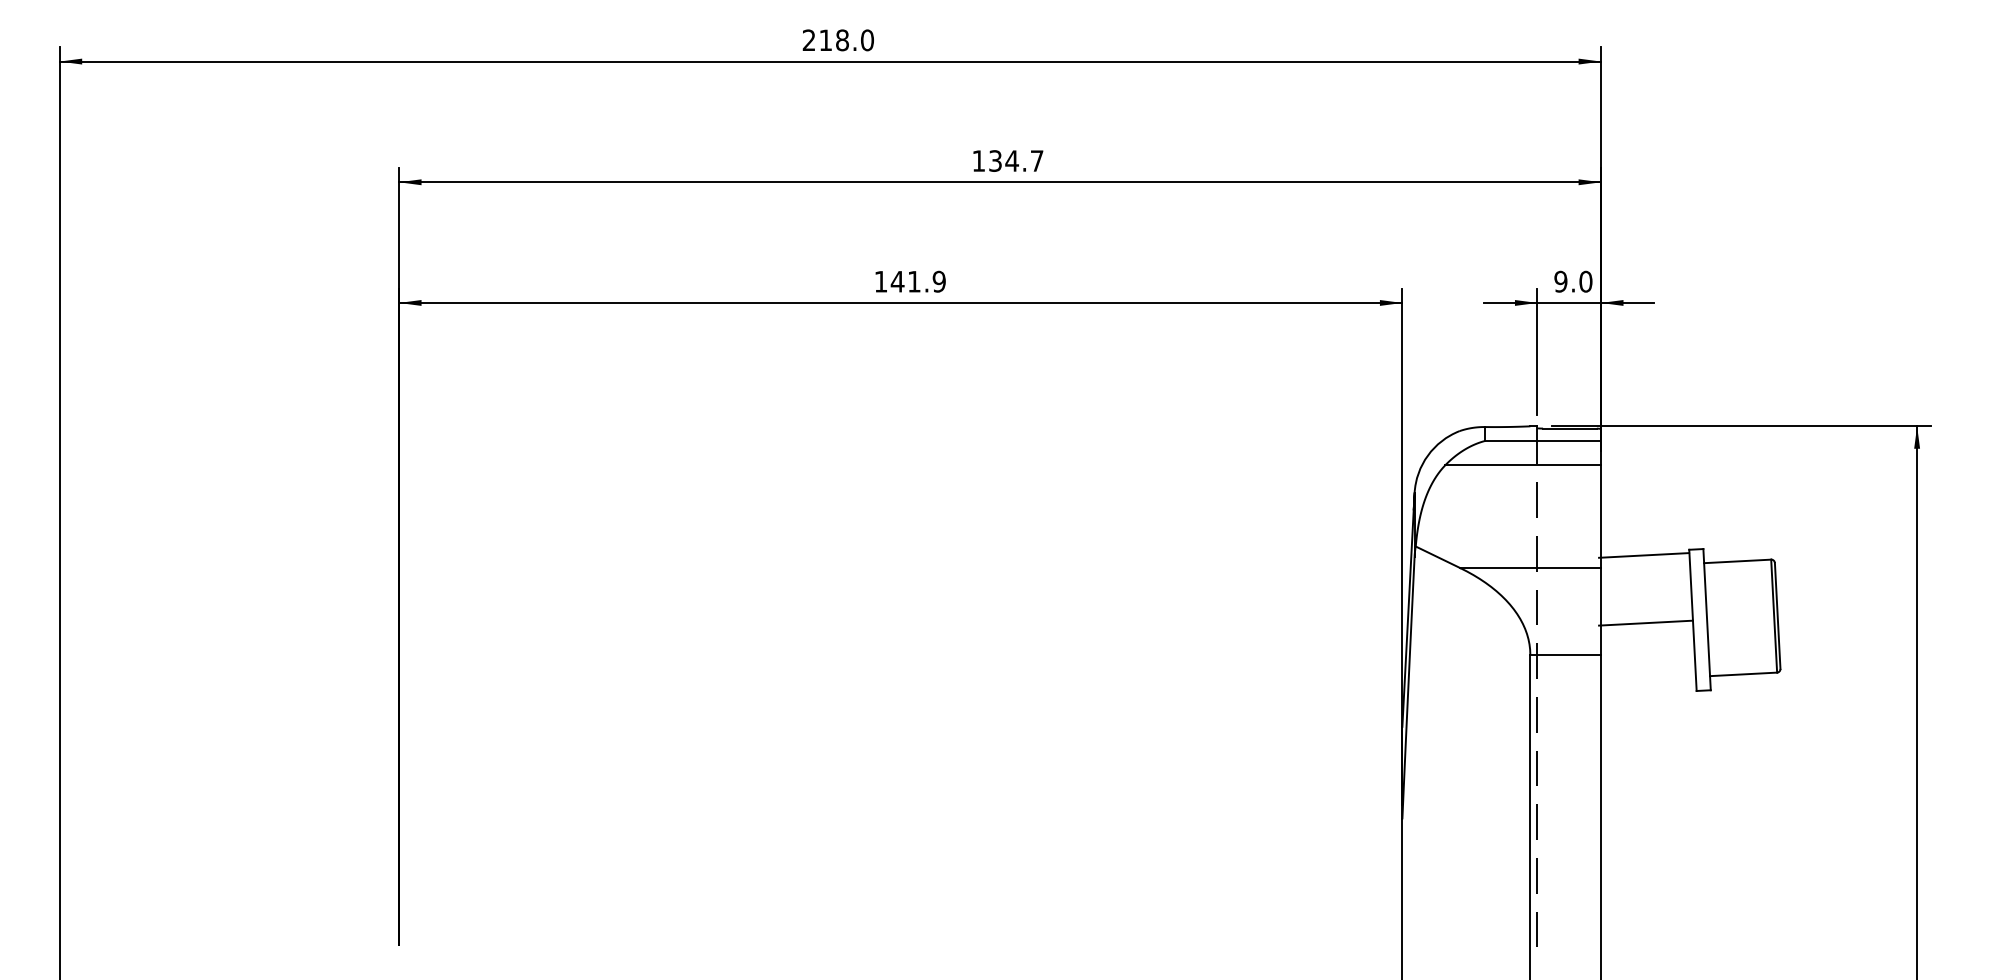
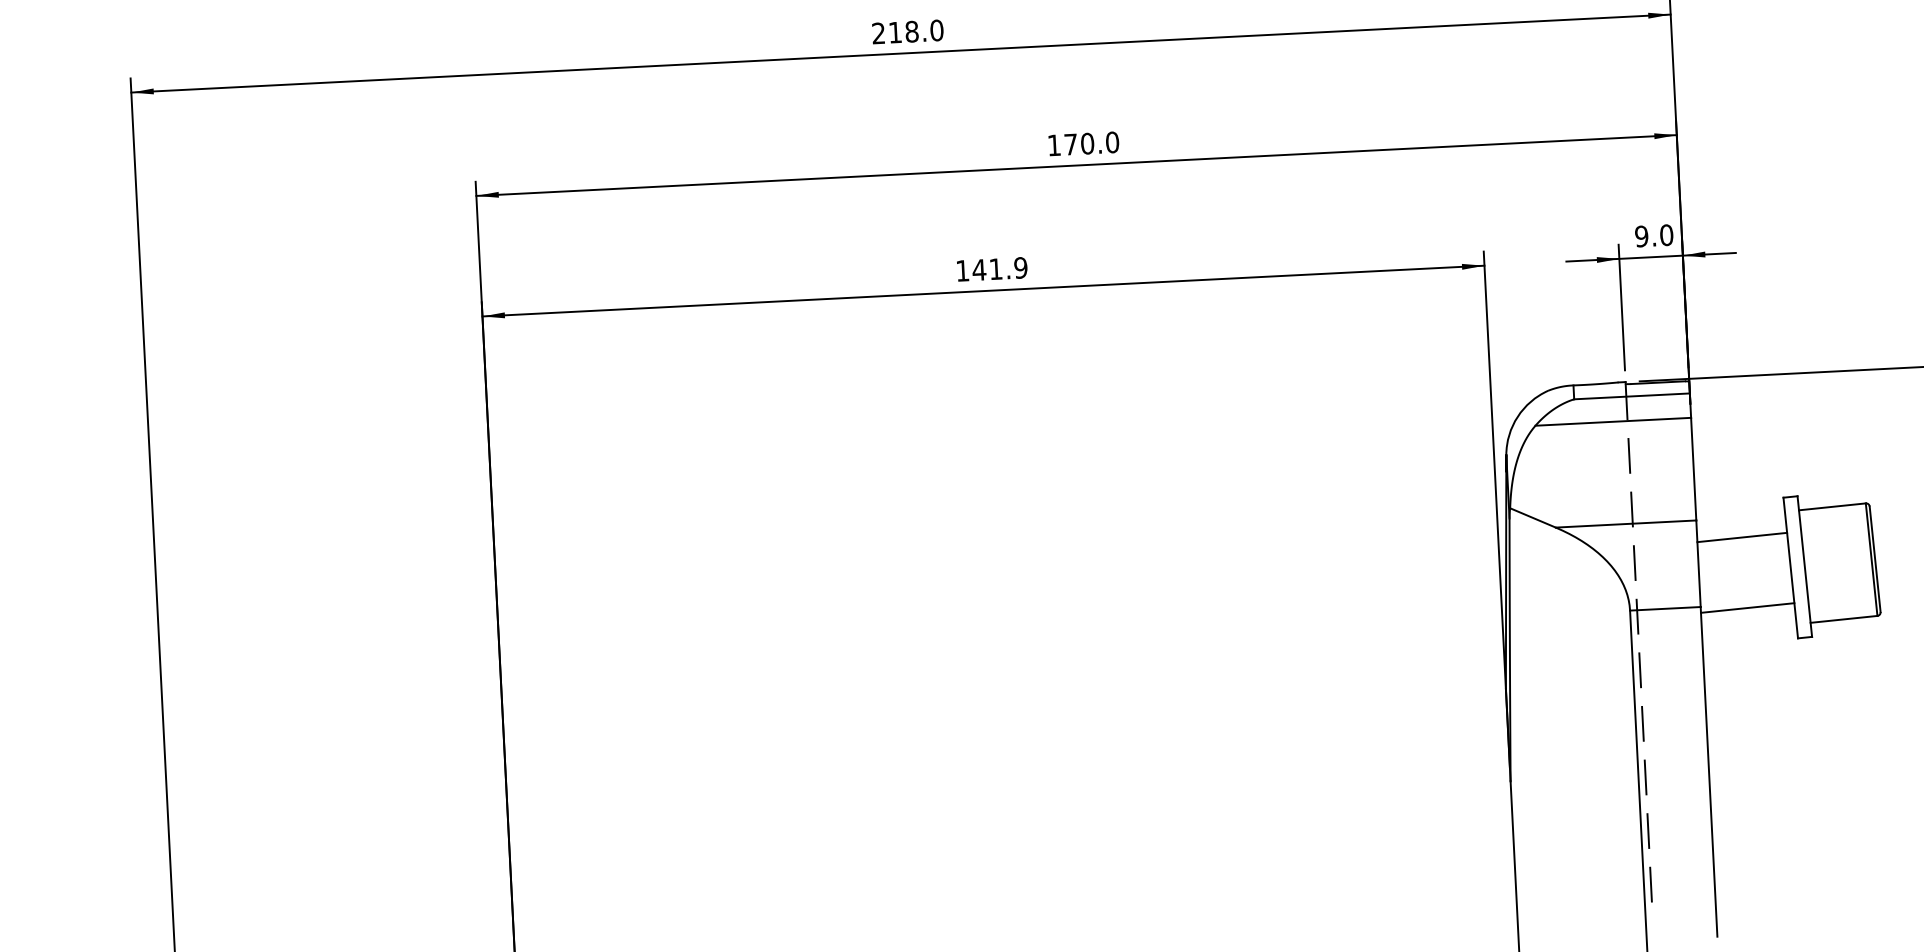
text: (1016, 160) -> (1091, 142), 134.7 -> 170.0
line: (1644, 555) -> (1742, 537), moved
line: (1645, 622) -> (1747, 607), moved

